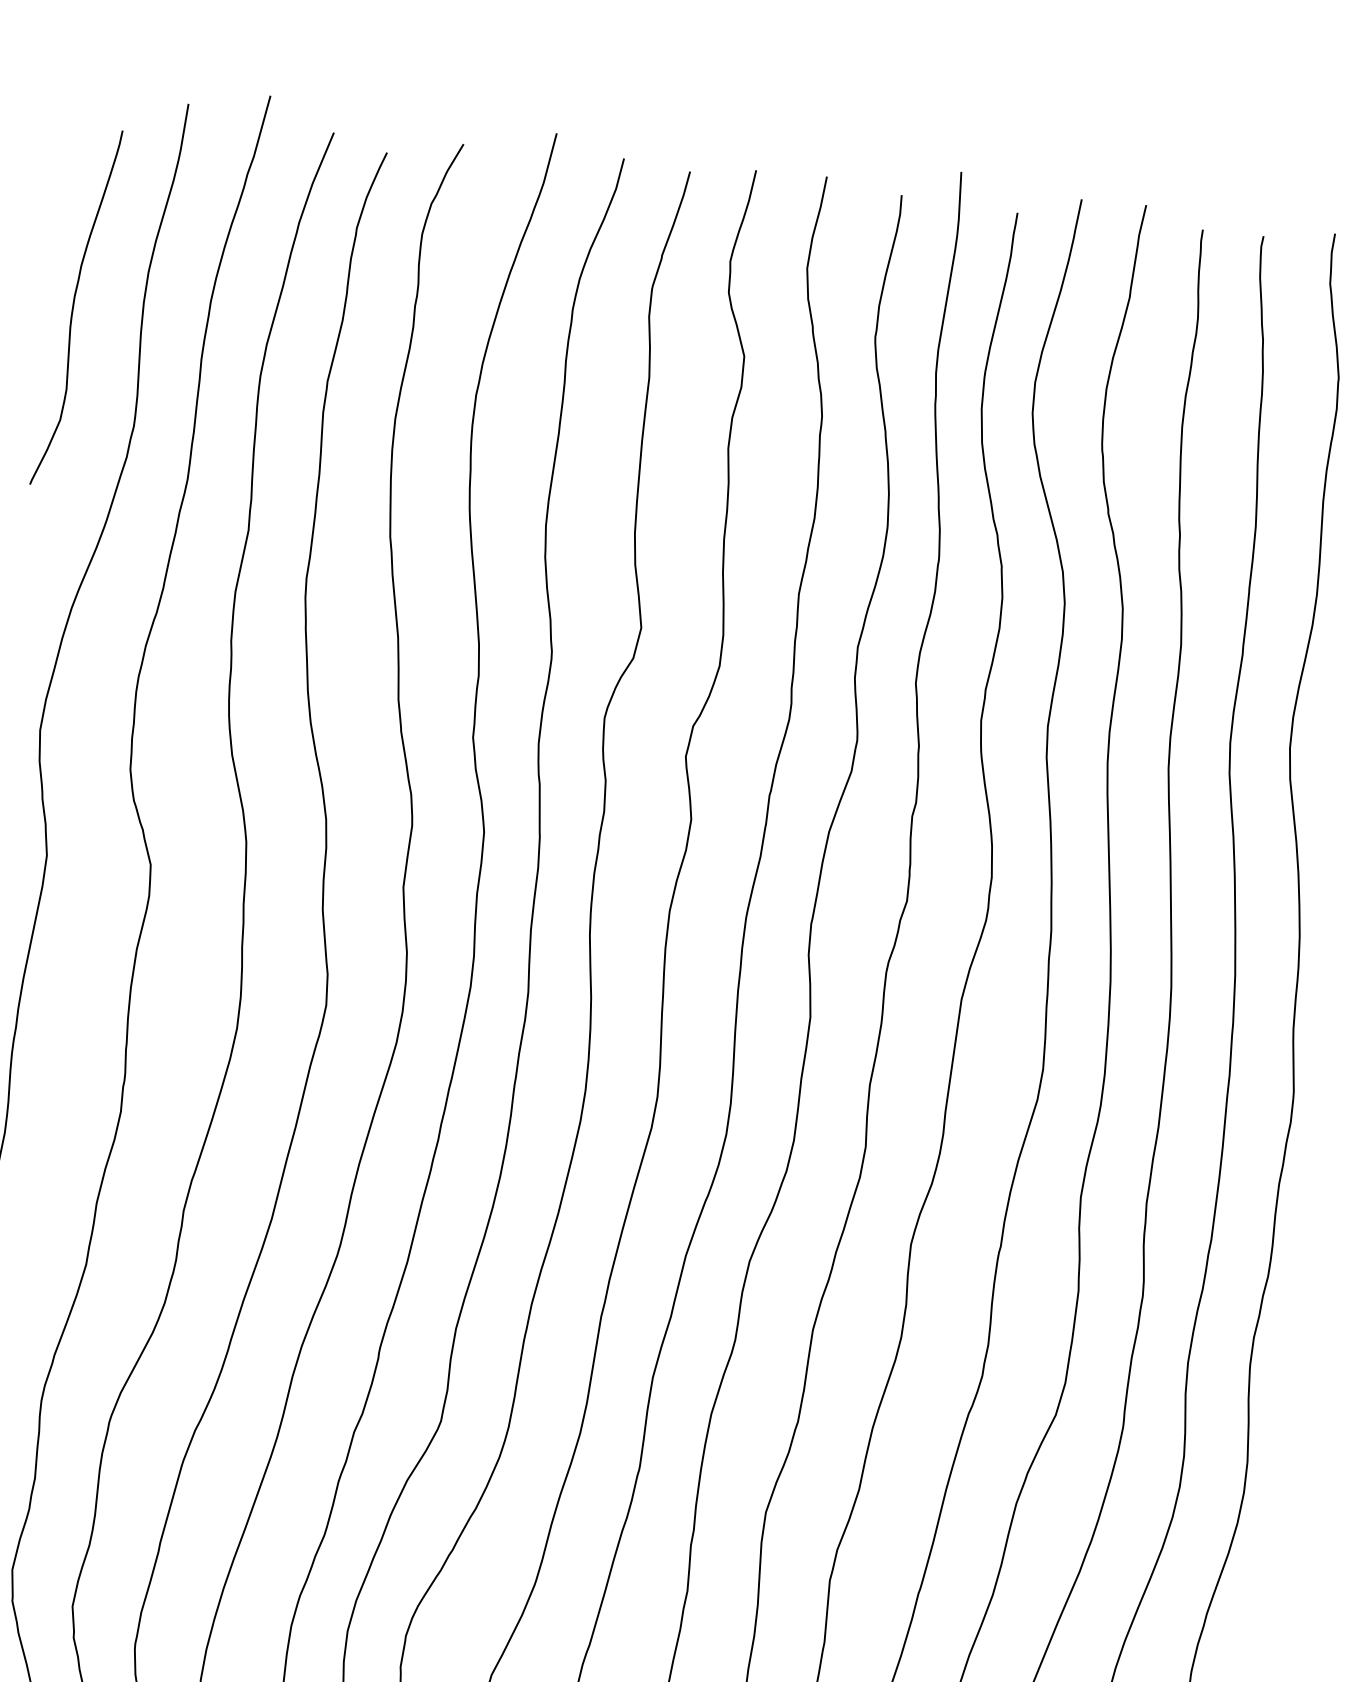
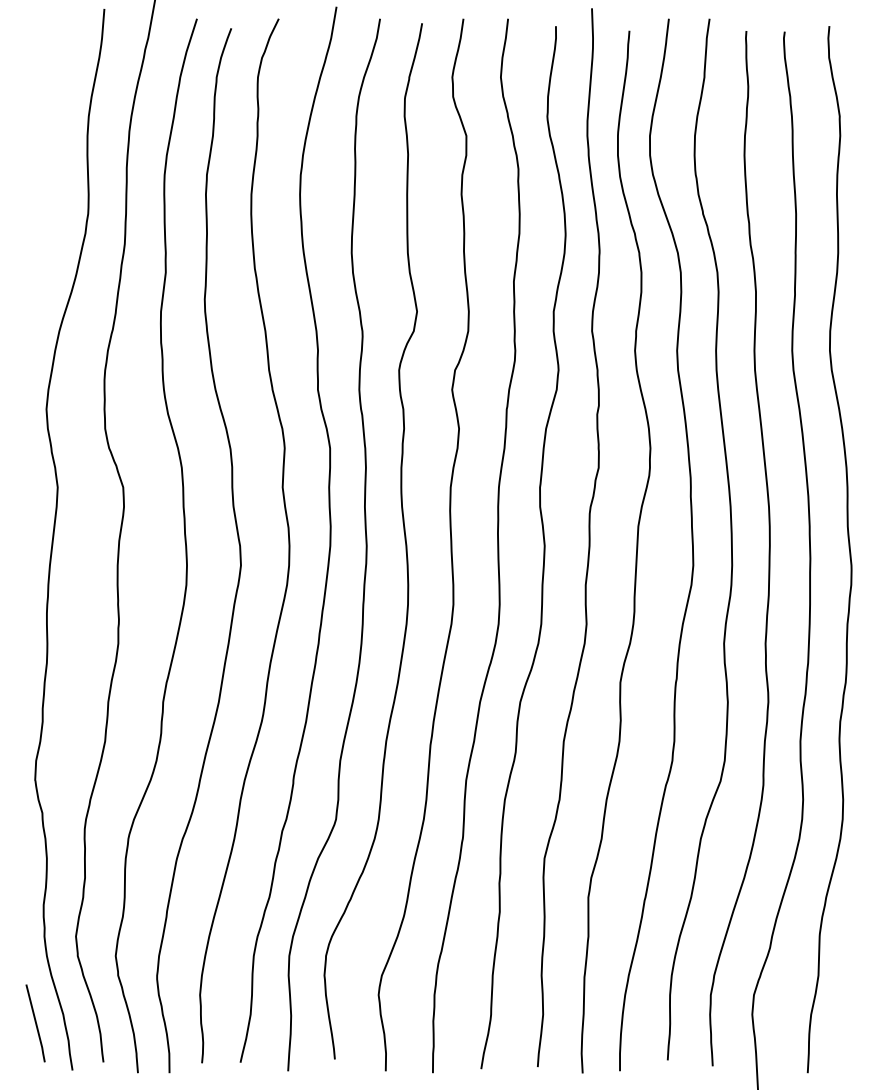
curve: (74, 307) -> (44, 142), removed

